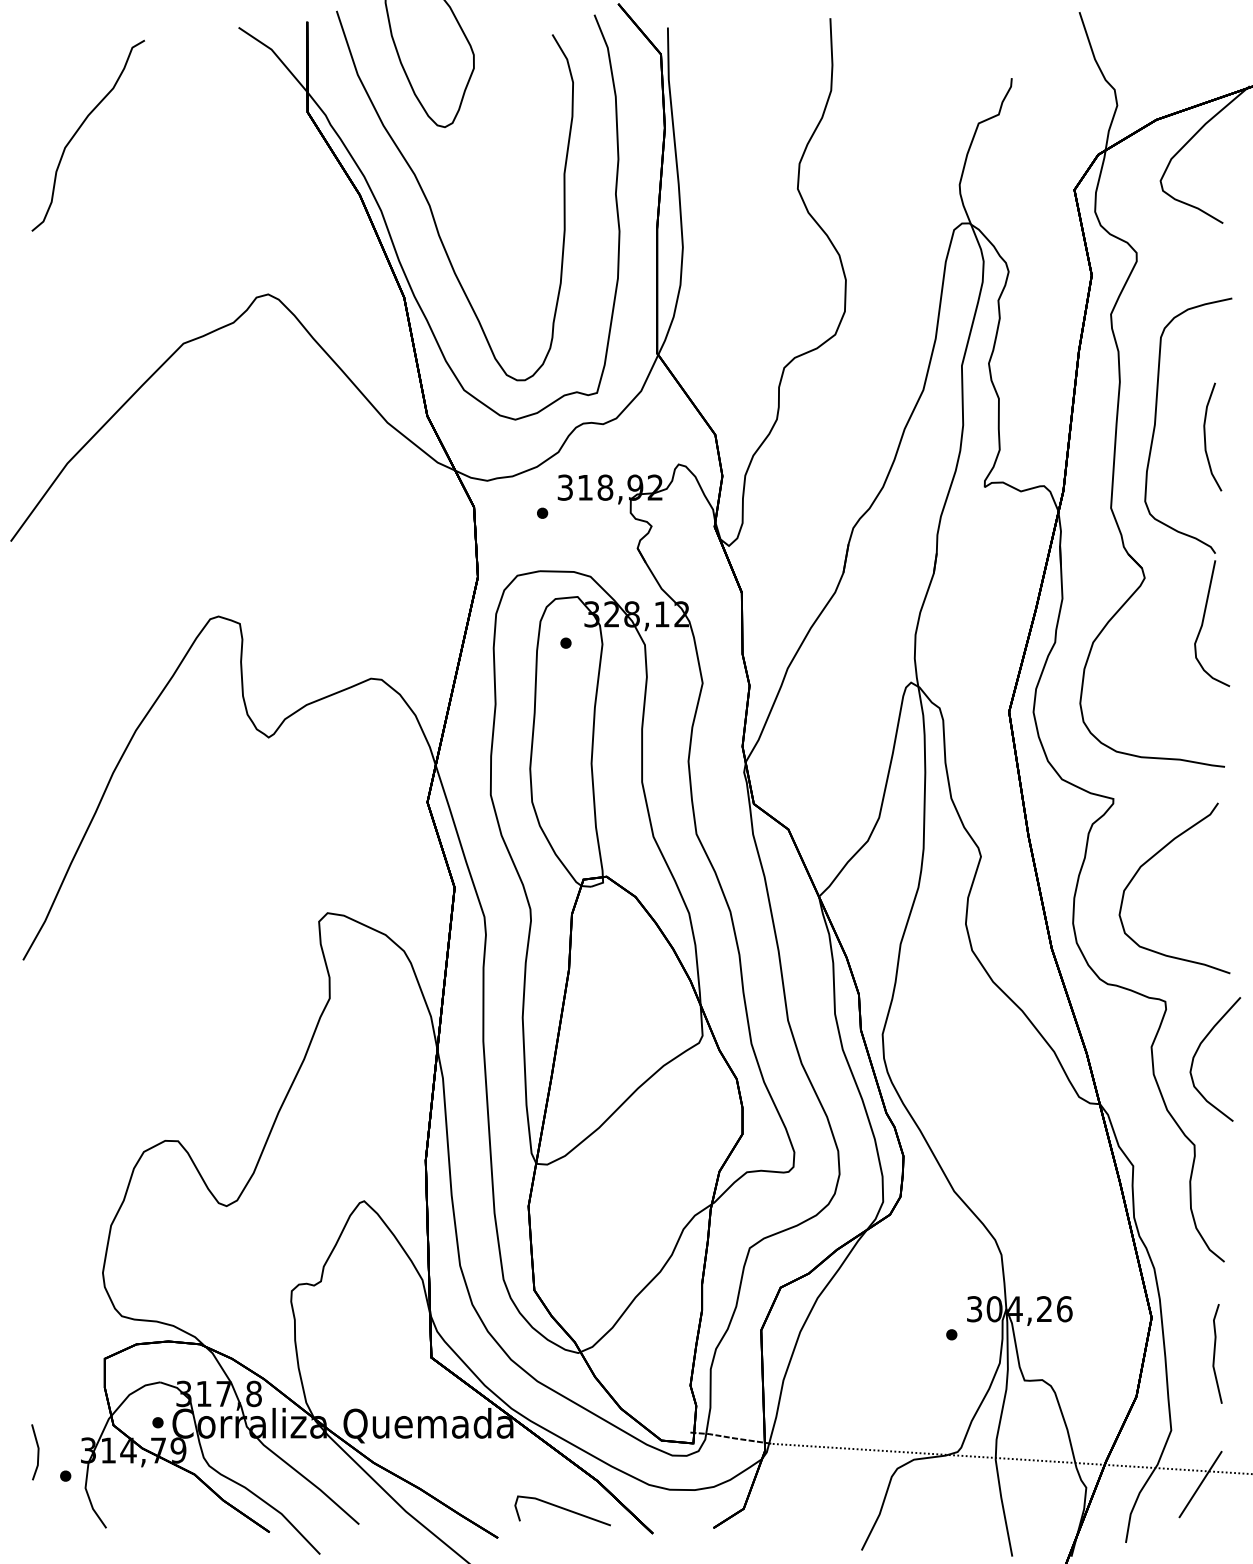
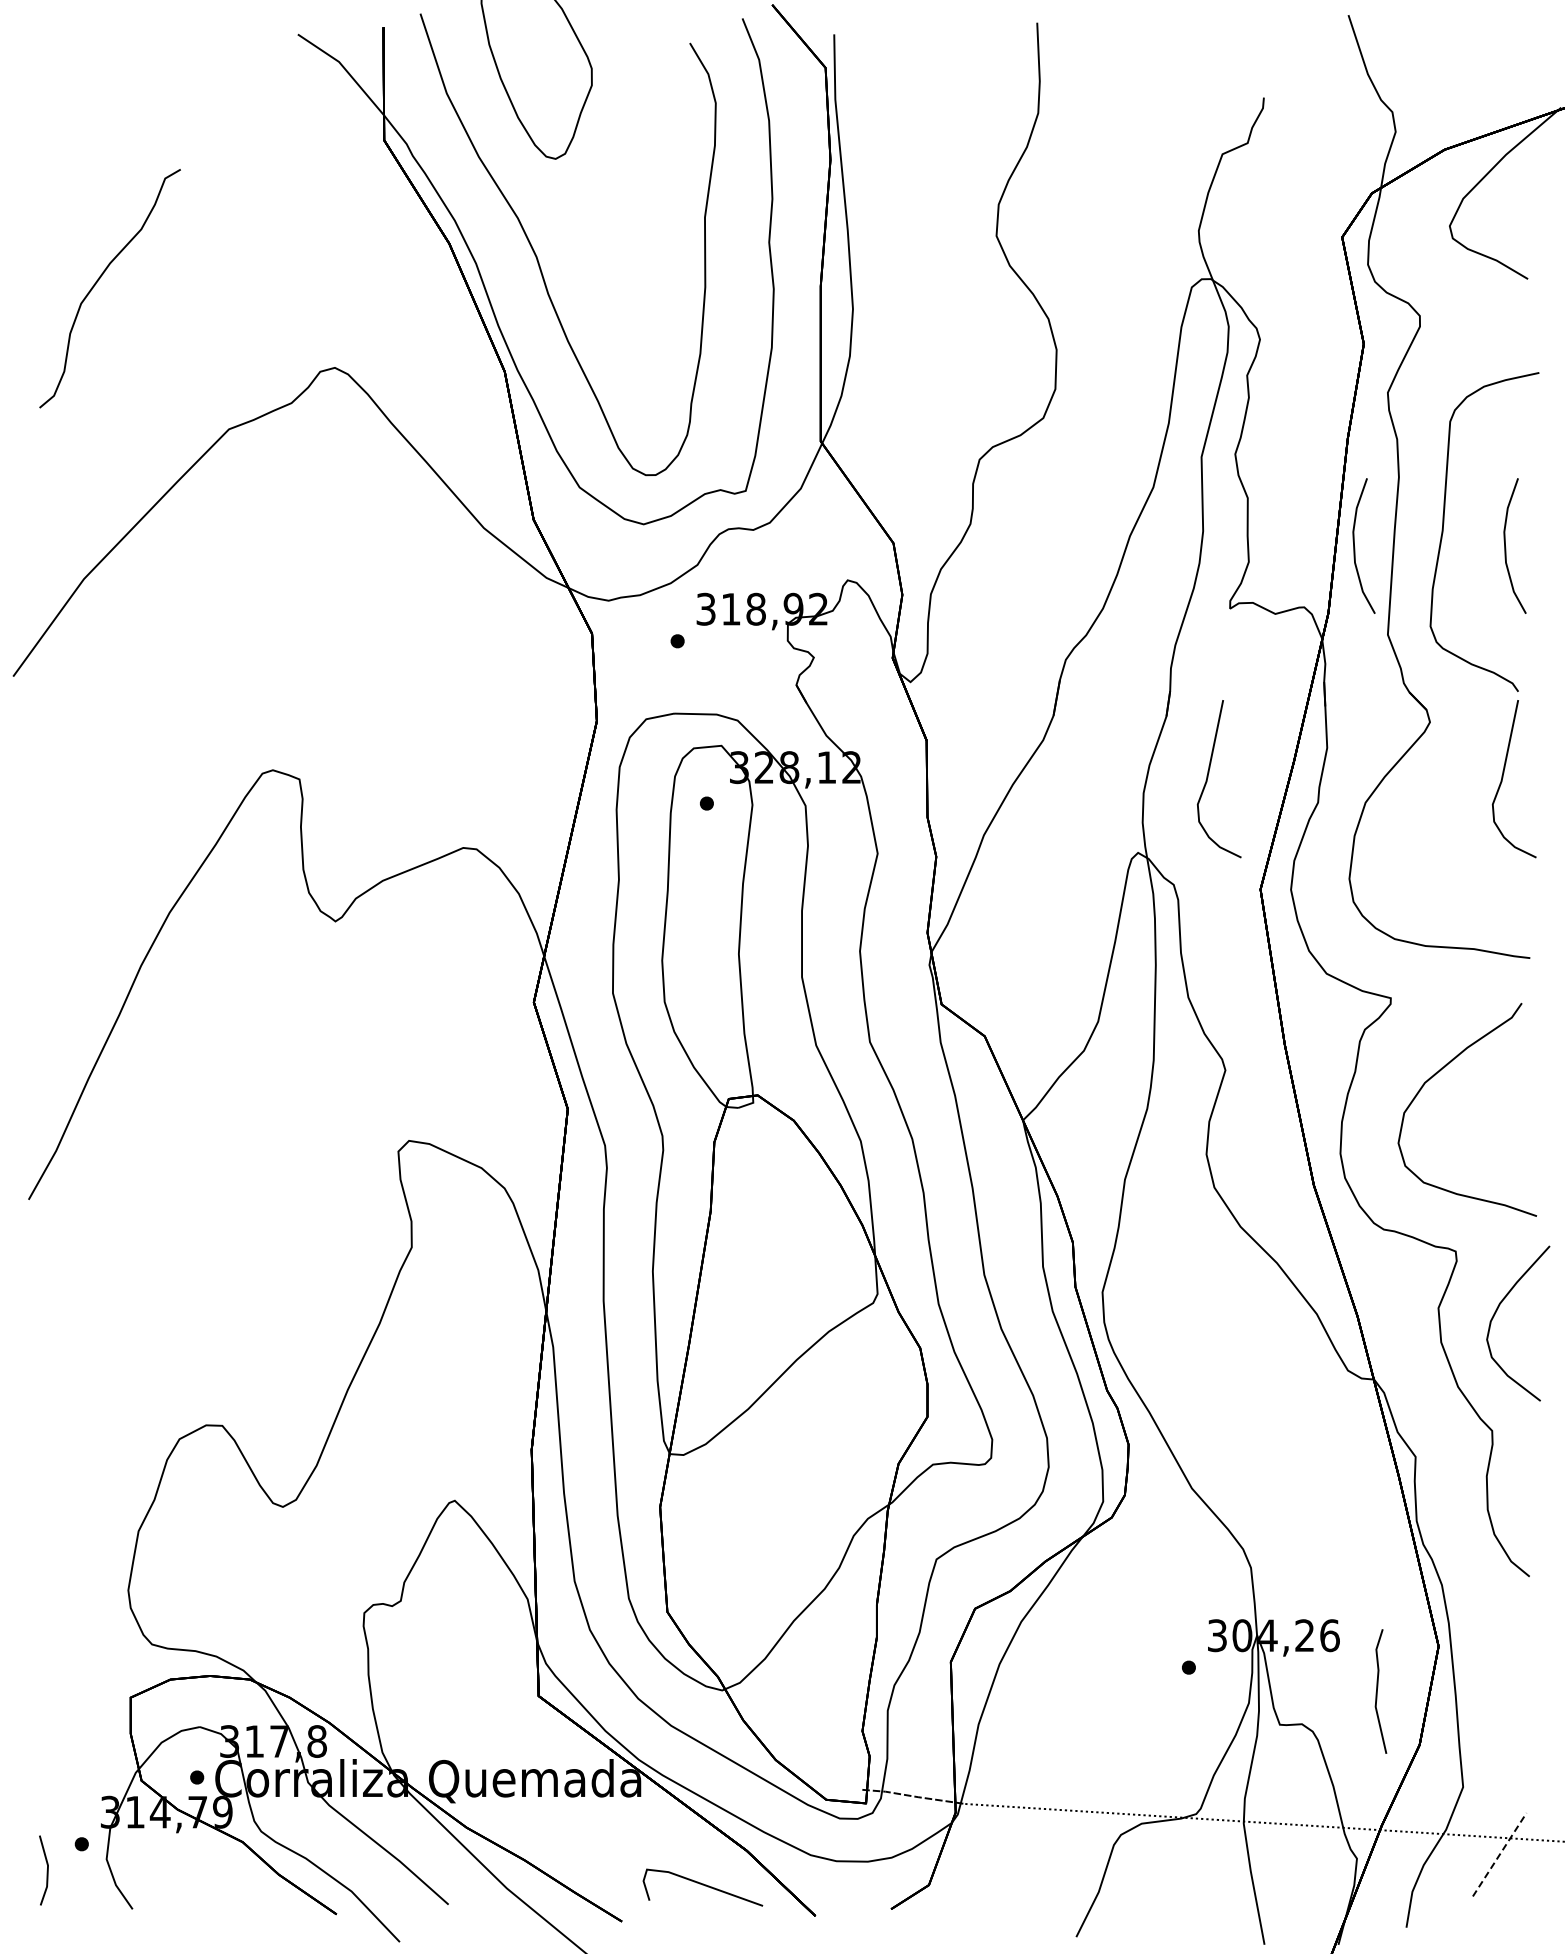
curve: (79, 130) -> (98, 281), moved
curve: (1085, 438) -> (1355, 547), added
curve: (967, 623) -> (1208, 778), added
line: (1214, 1353) -> (1377, 1691), moved
line: (37, 1452) -> (46, 1870), moved
line: (1200, 1484) -> (1499, 1854), solid -> dashed

